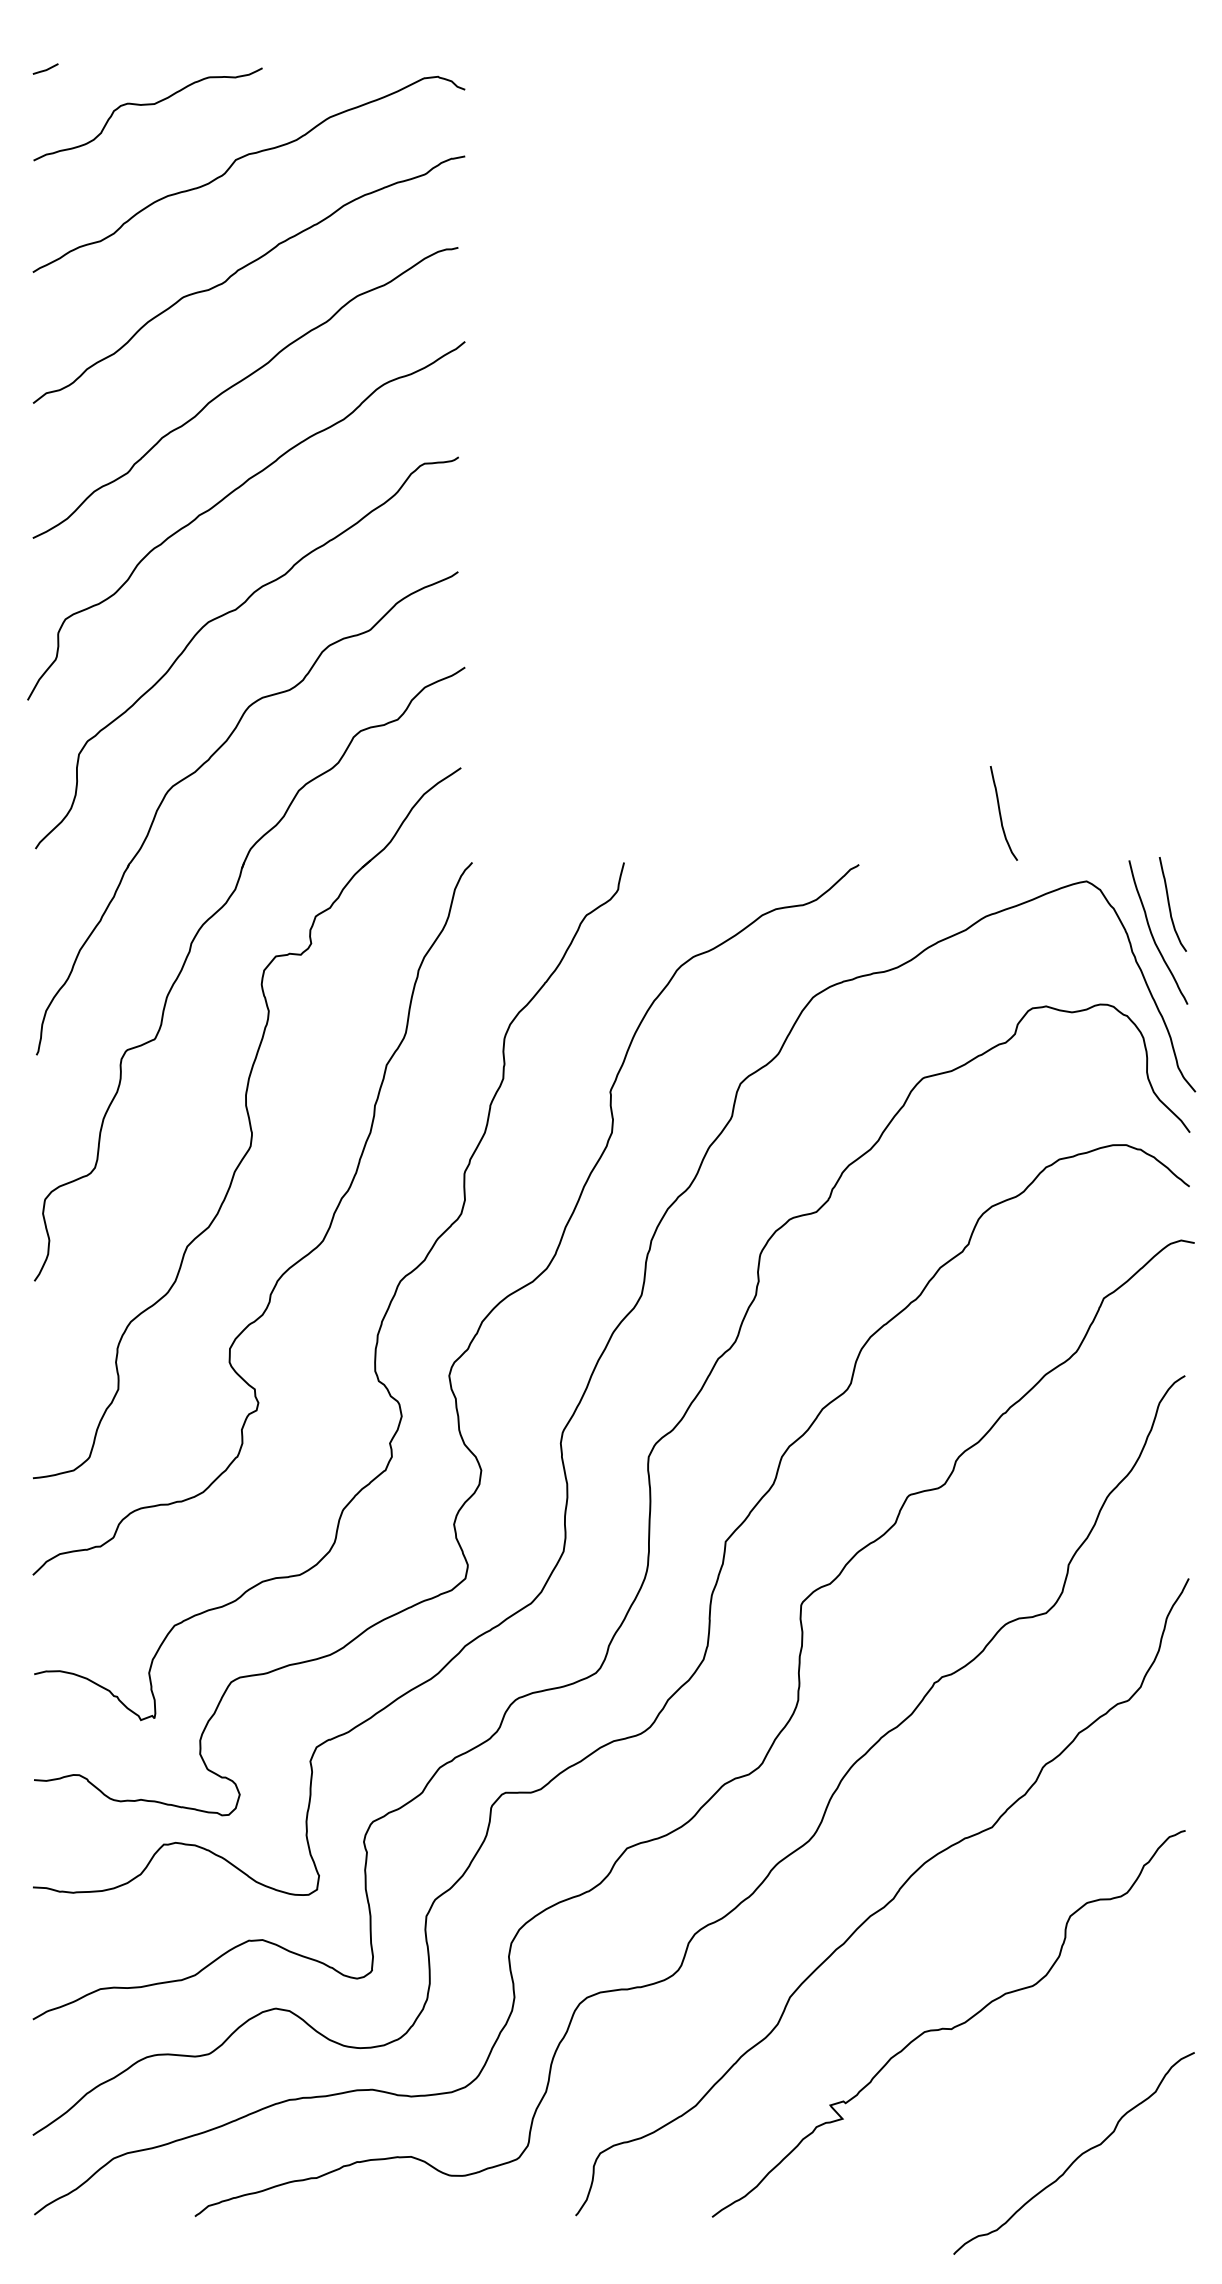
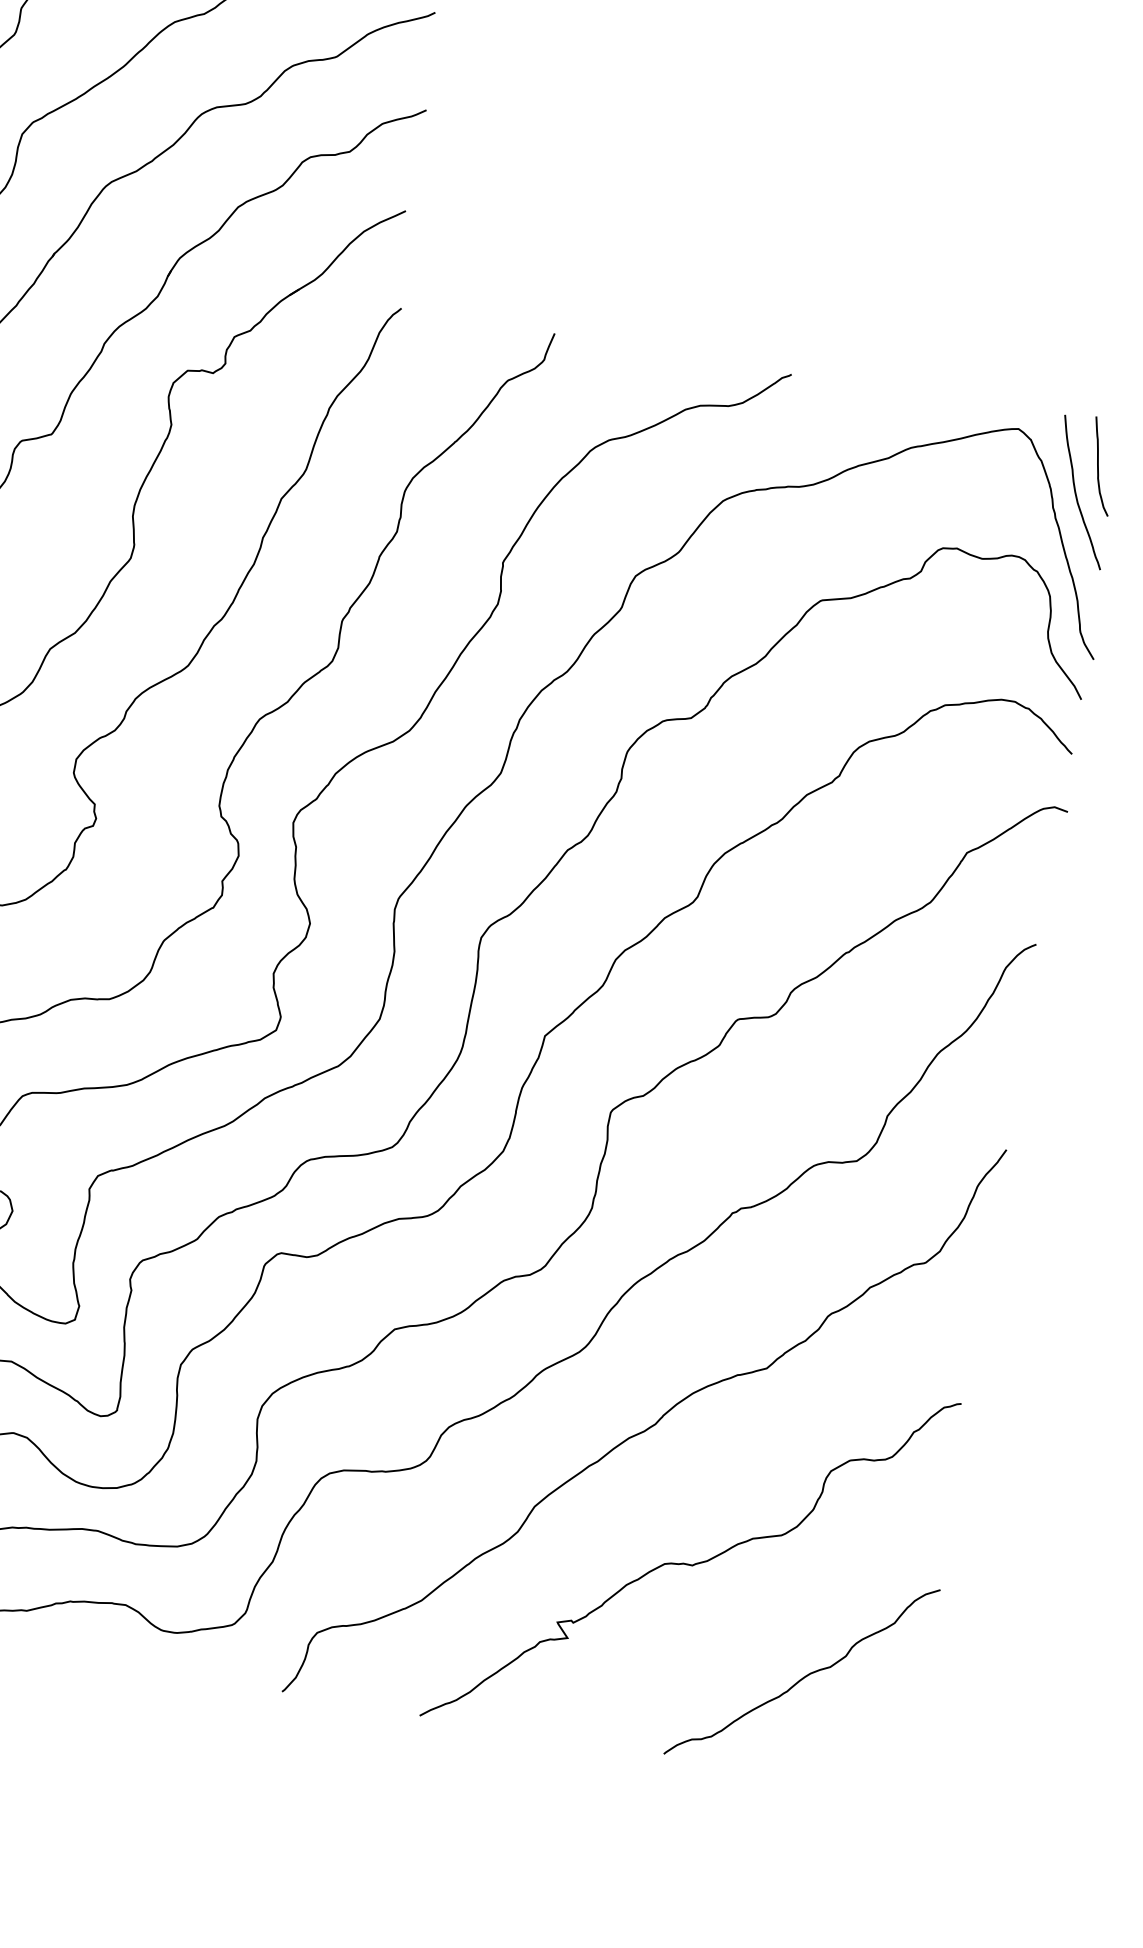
curve: (1001, 814) -> (943, 347), removed
curve: (1077, 2156) -> (805, 1675), moved

